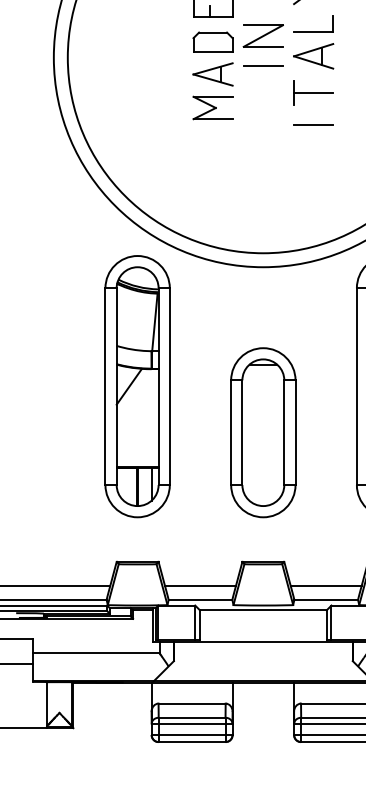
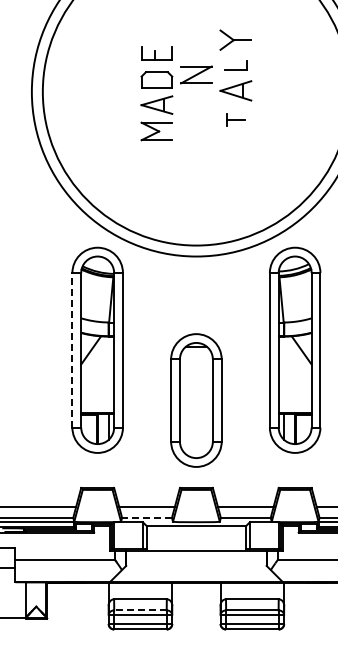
part: (313, 24) -> (235, 65), size x0.7
line: (263, 66) -> (196, 98), removed
part: (313, 92) -> (235, 119), size x0.6
line: (313, 124) -> (235, 144), removed
line: (105, 385) -> (72, 349), solid -> dashed
part: (263, 432) -> (196, 400), moved
line: (199, 599) -> (146, 517), solid -> dashed
line: (190, 717) -> (139, 610), solid -> dashed

